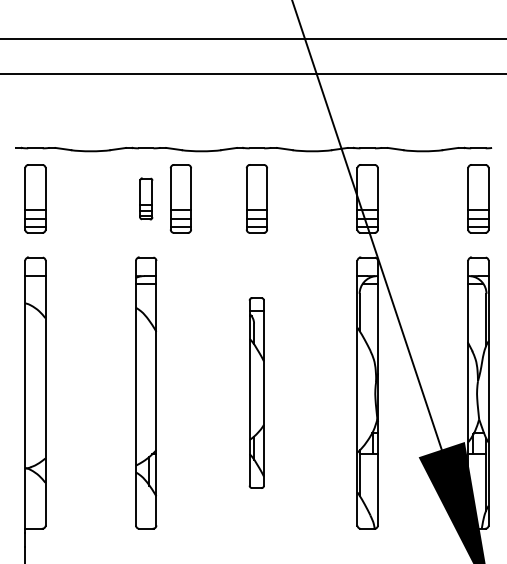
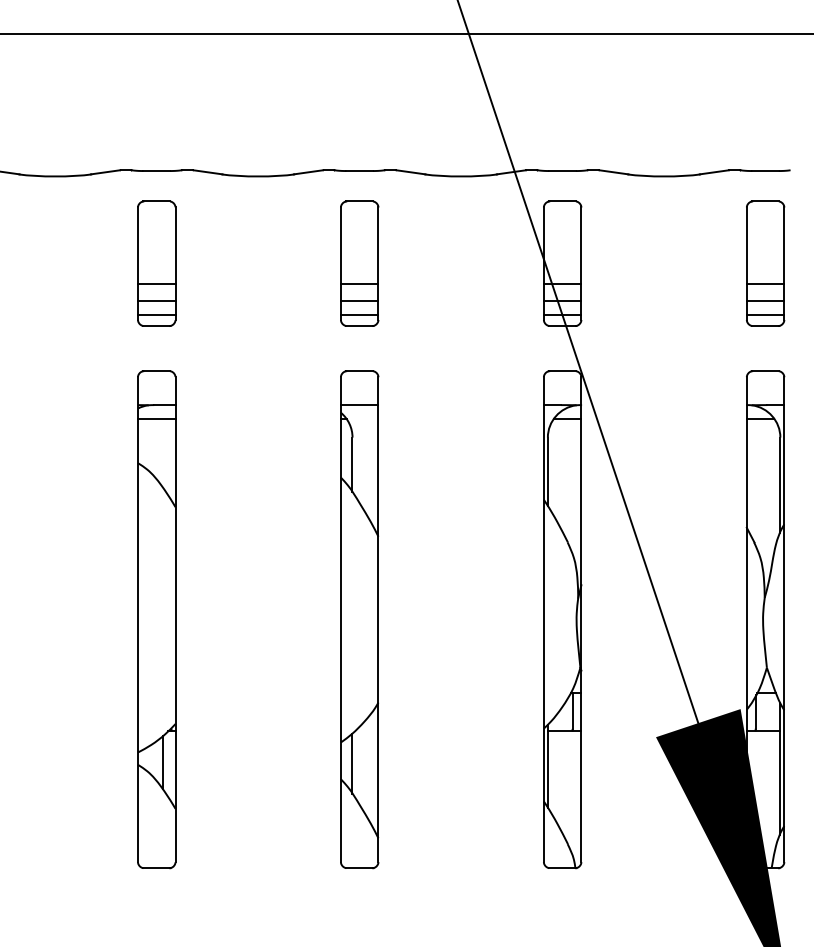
part: (146, 198) -> (157, 262), size x1.67
part: (180, 198) -> (219, 262), removed
part: (256, 392) -> (358, 618), size x1.43

